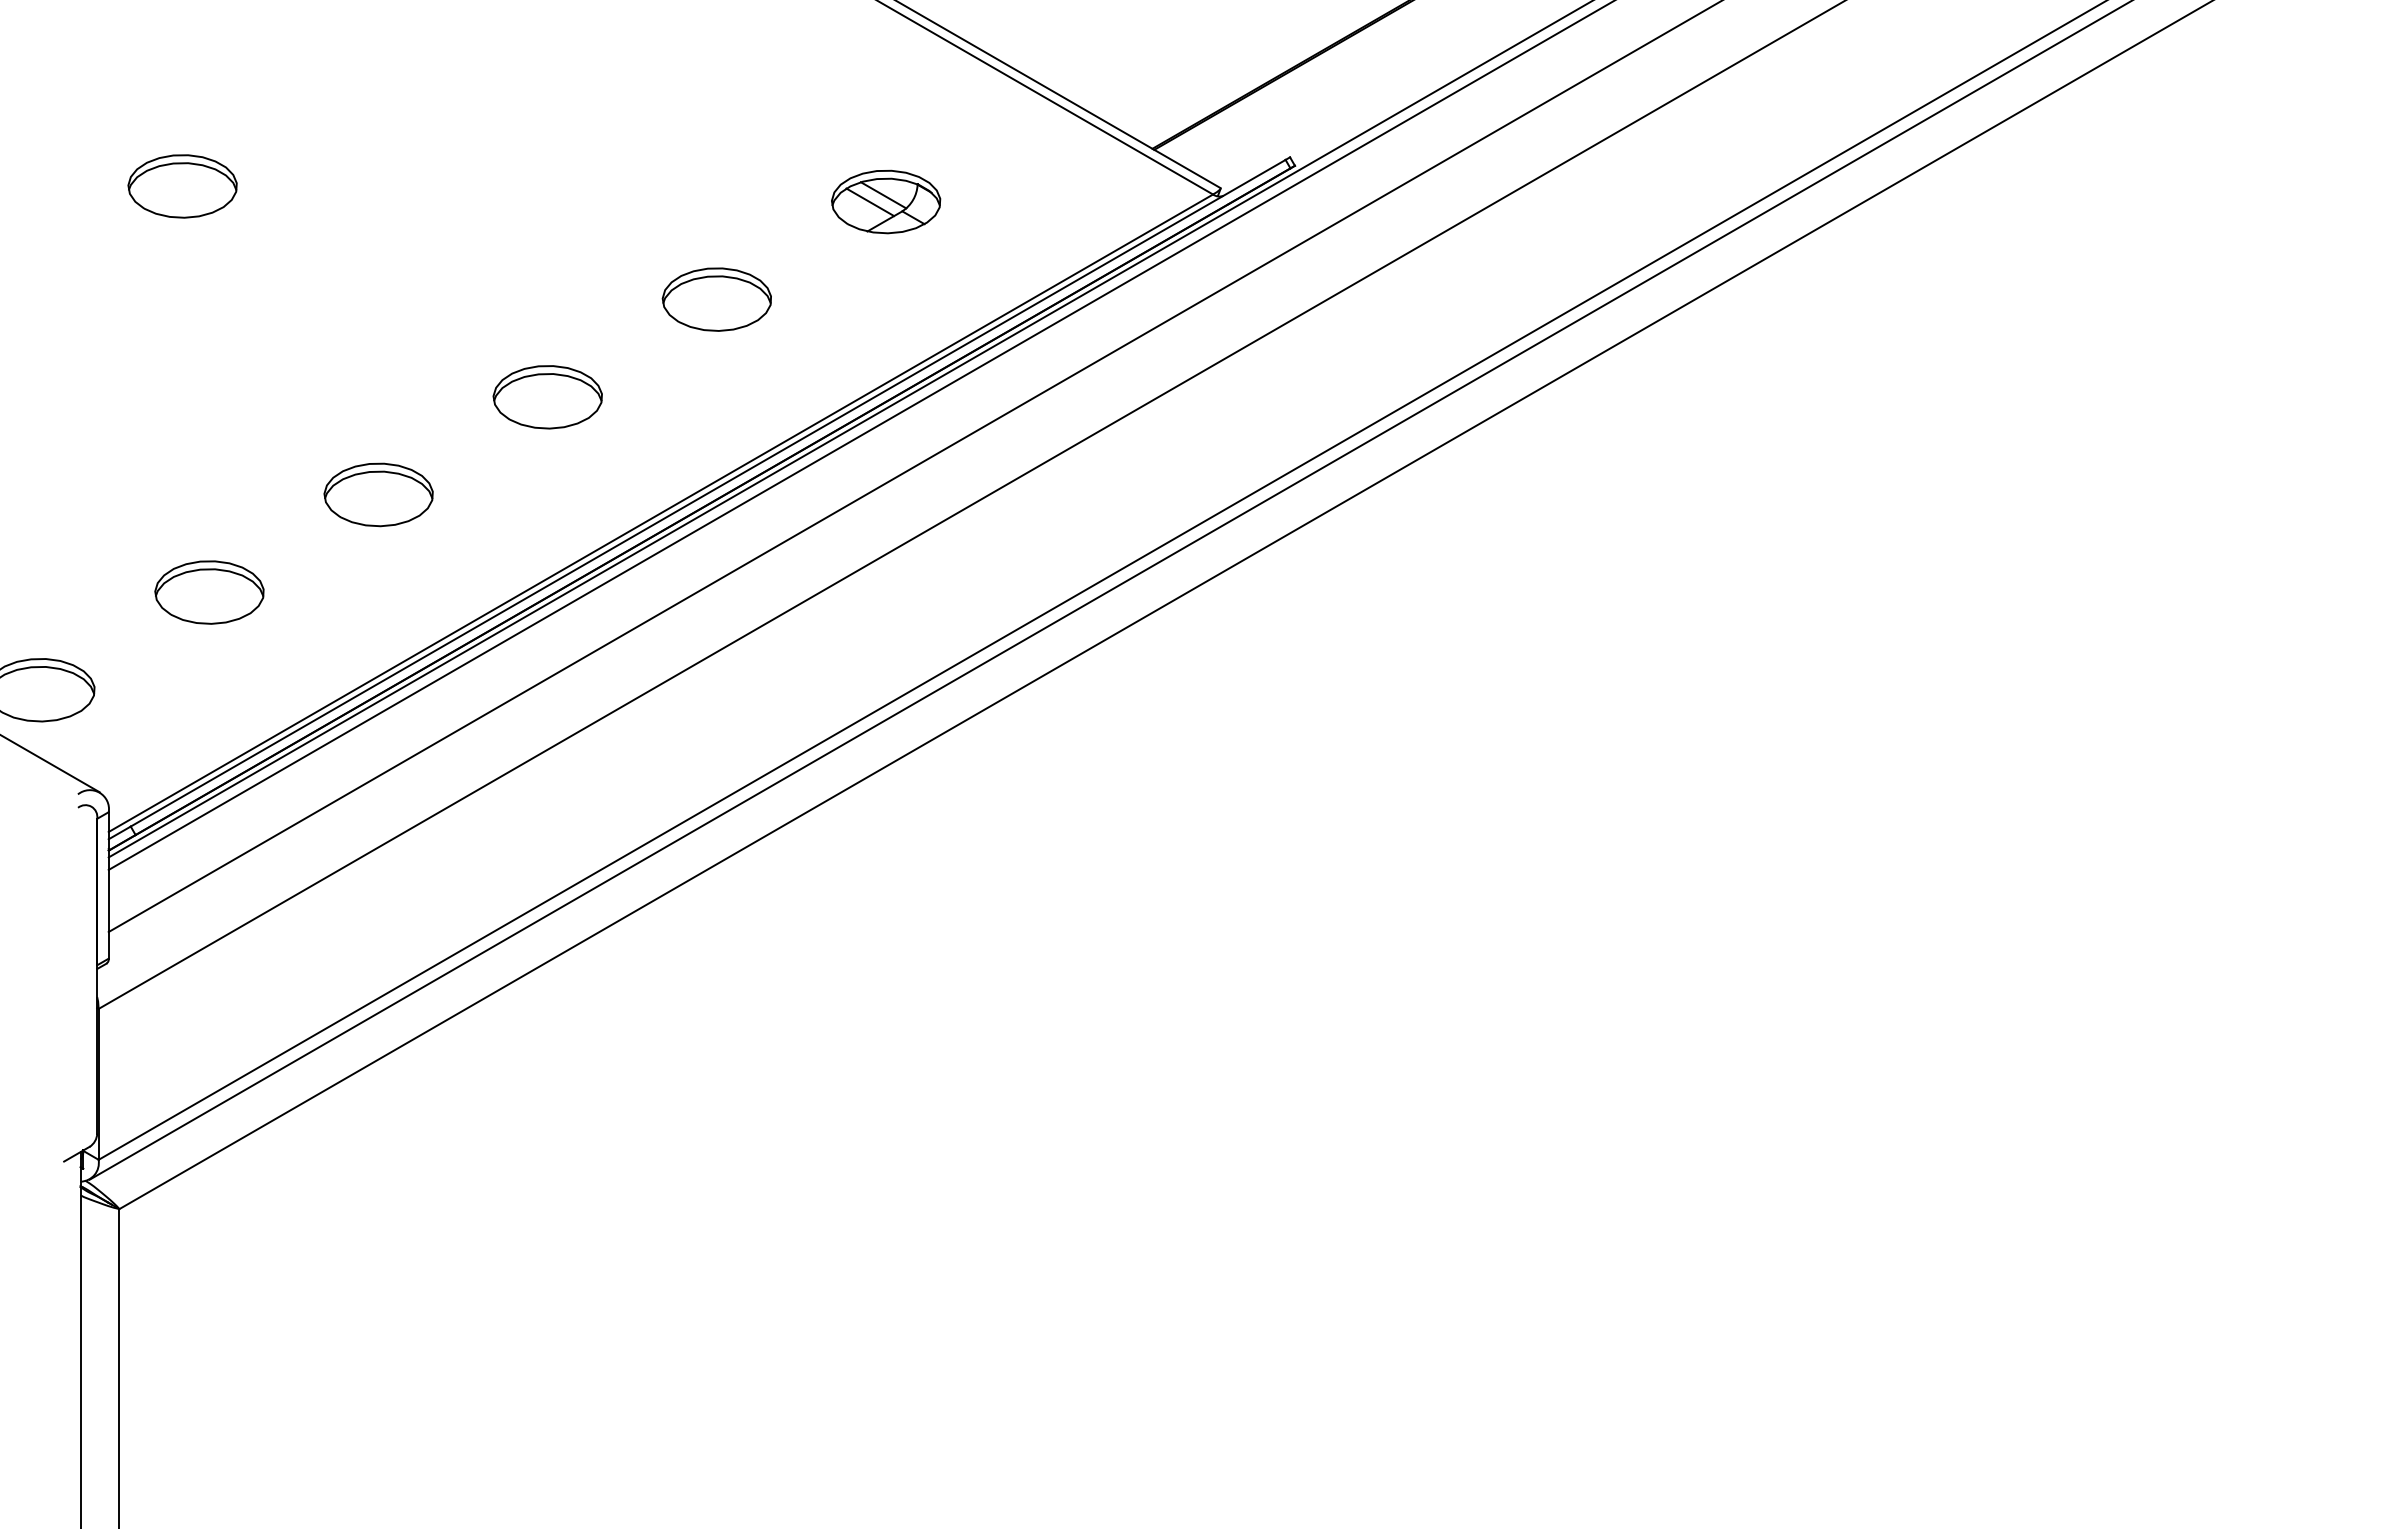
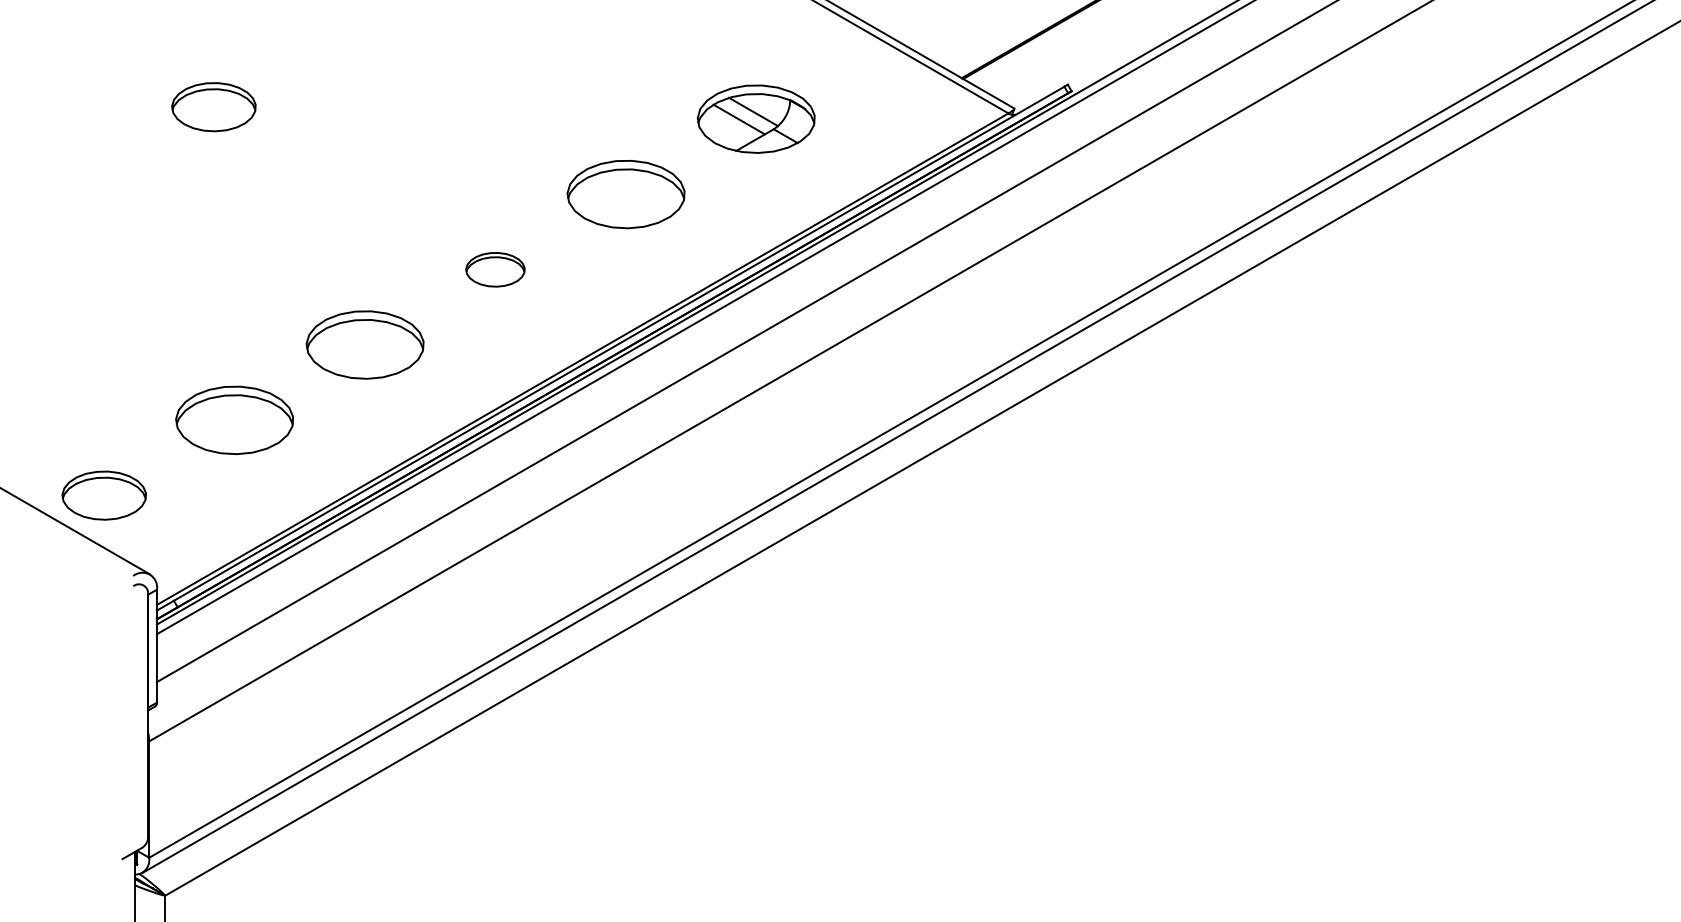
part: (886, 201) -> (756, 118), size x1.4
part: (716, 299) -> (625, 194), size x1.4
part: (547, 397) -> (495, 269), size x0.7
part: (378, 494) -> (364, 344), size x1.4
part: (209, 592) -> (234, 420), size x1.4

